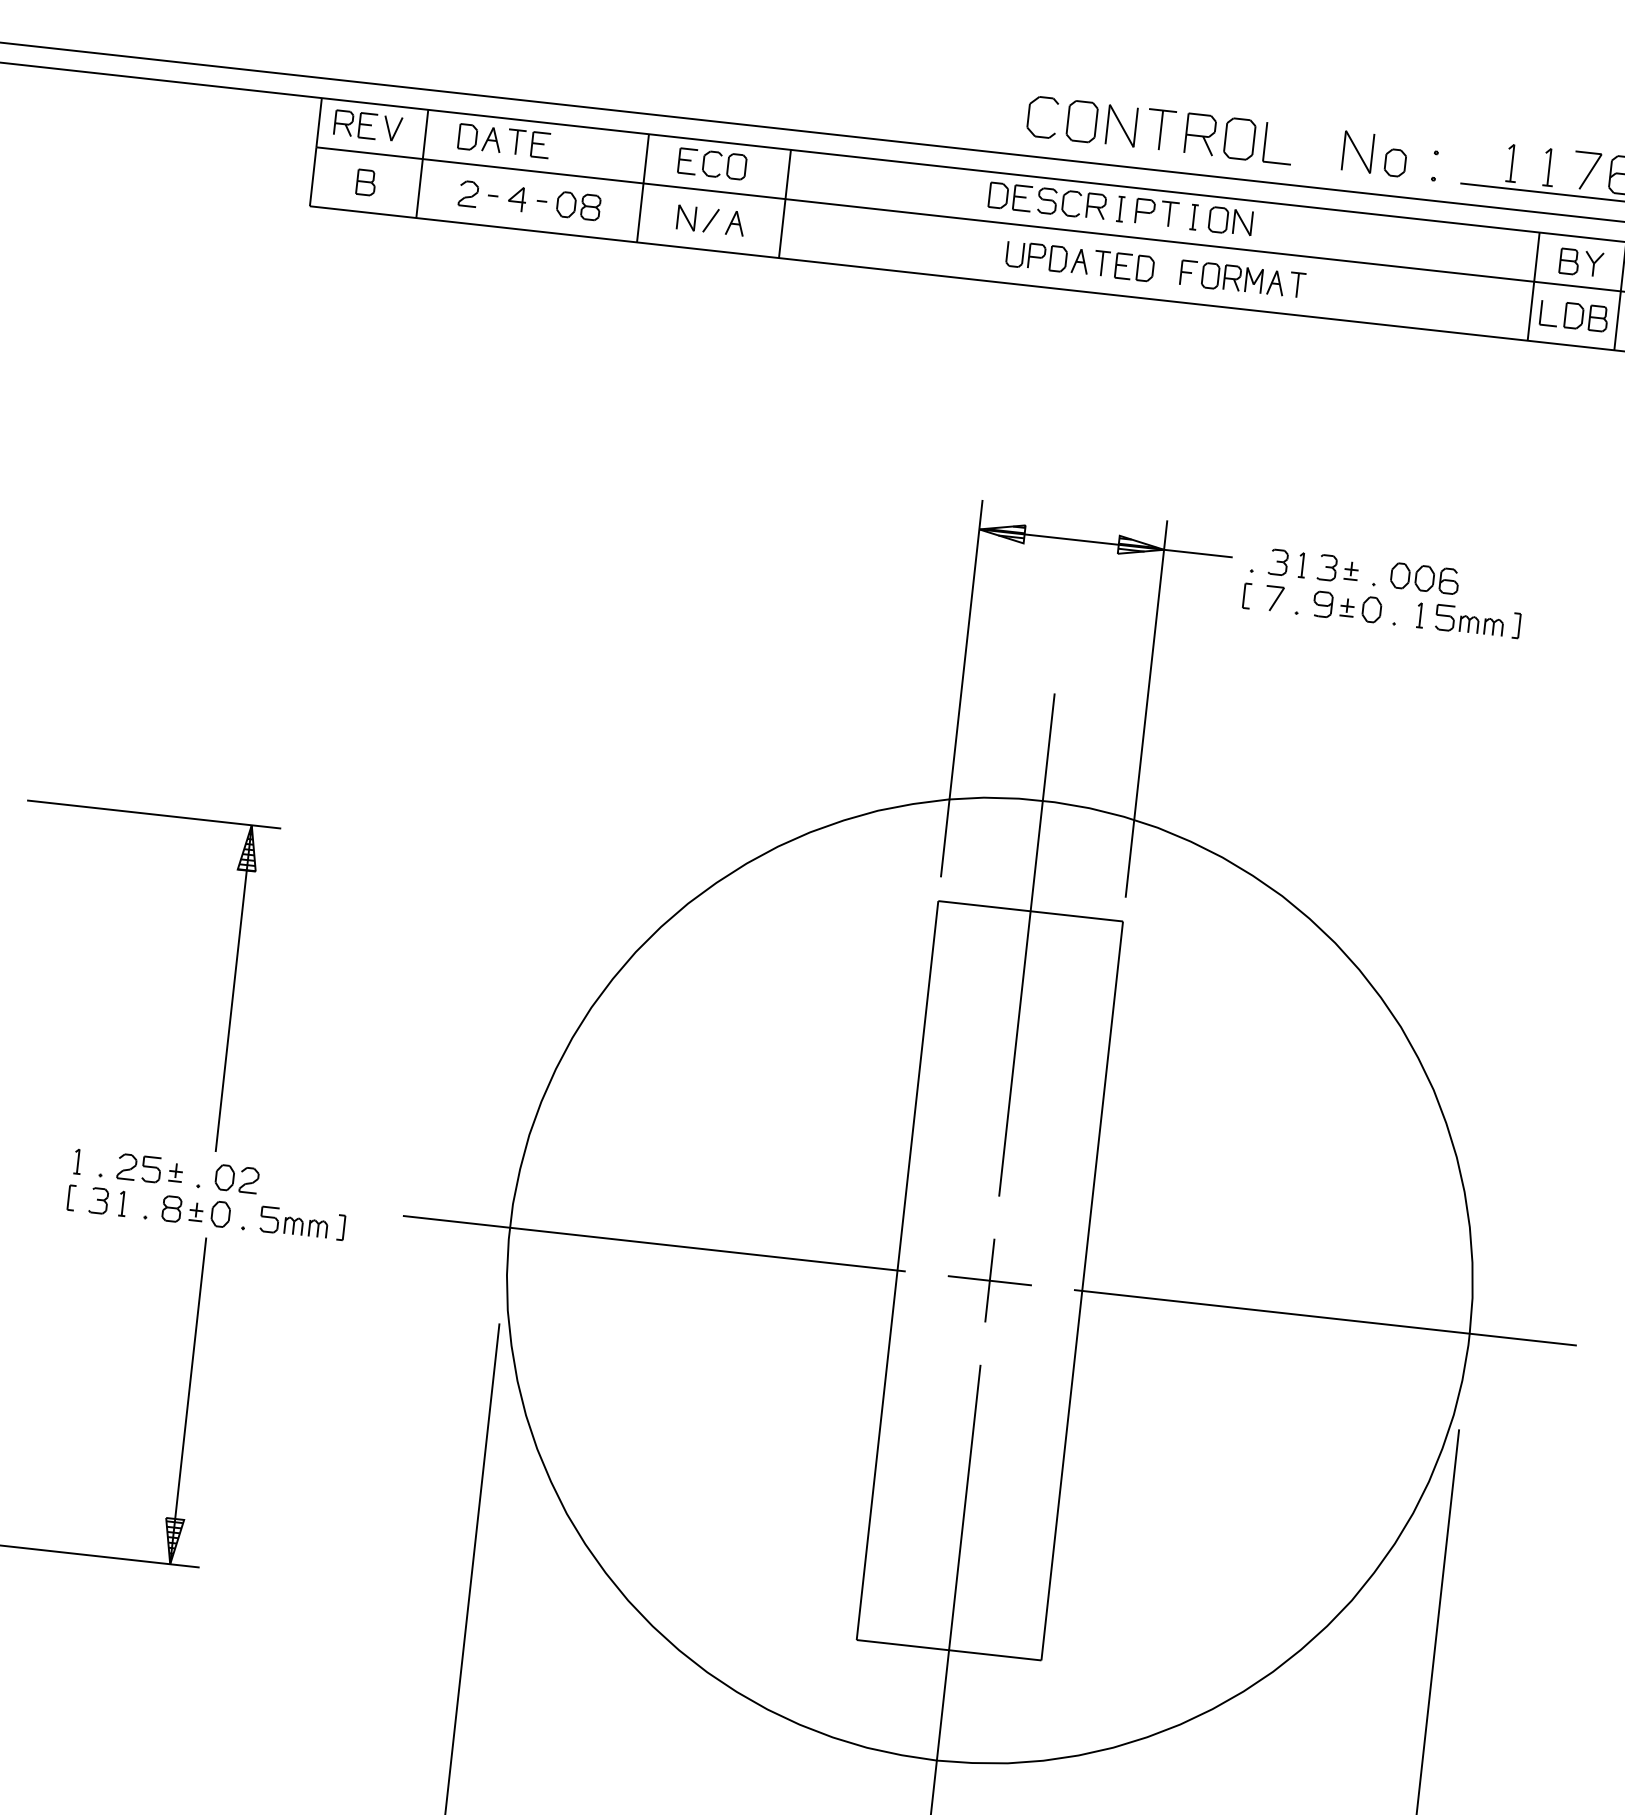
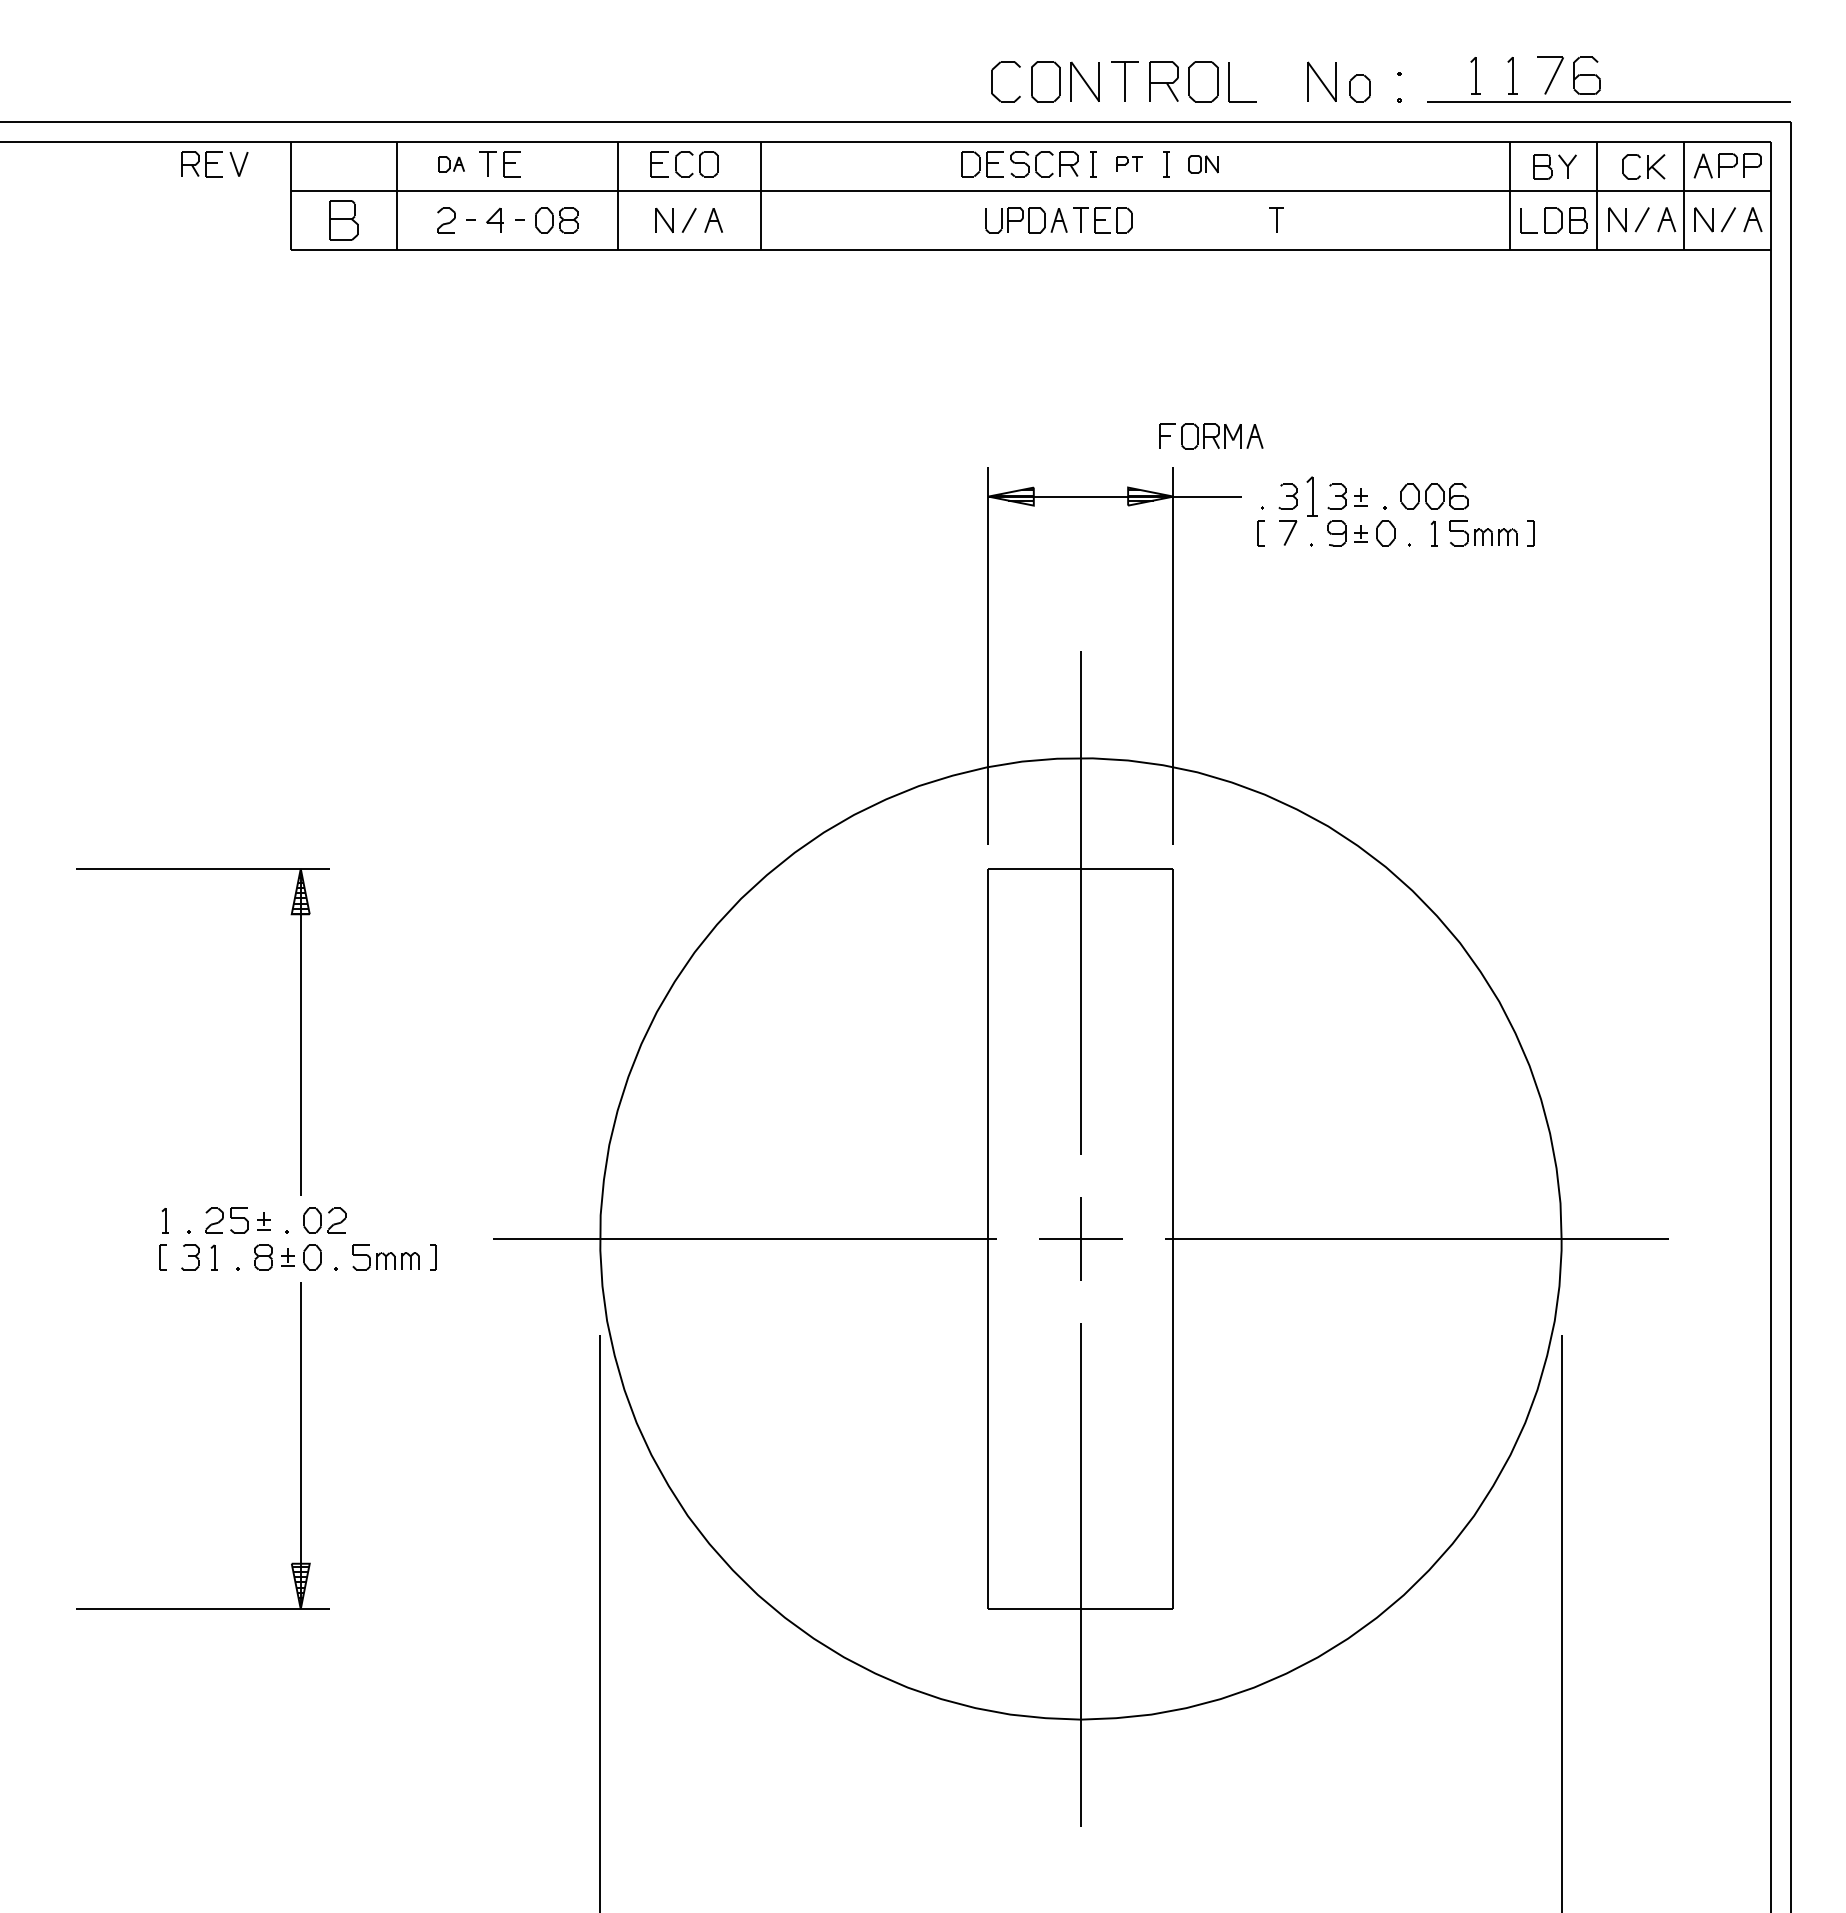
part: (368, 126) -> (214, 164), moved
part: (479, 138) -> (451, 164), size x0.6
part: (365, 182) -> (343, 220), size x1.6
part: (1156, 212) -> (1129, 163), size x0.6
part: (1230, 221) -> (1203, 164), size x0.7
part: (1232, 278) -> (1211, 436), moved
part: (1301, 564) -> (1311, 496), size x1.6

